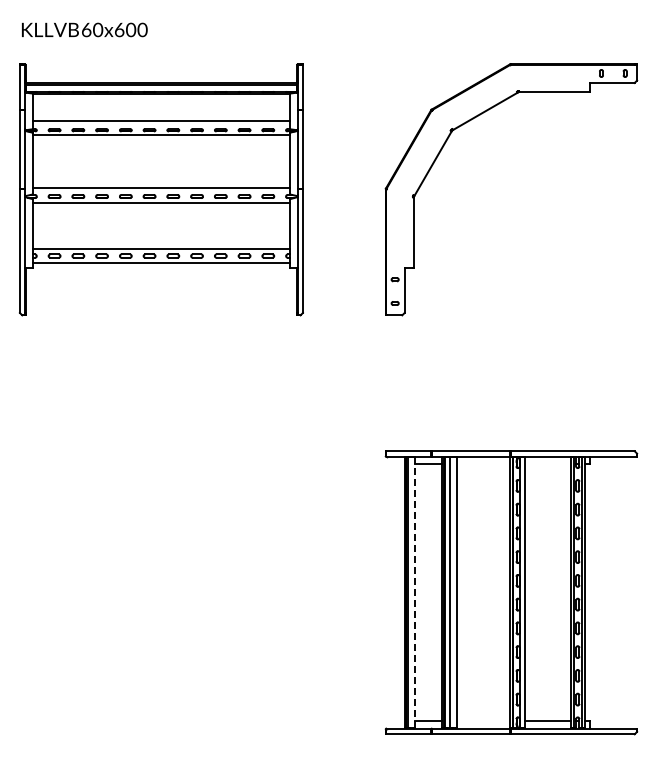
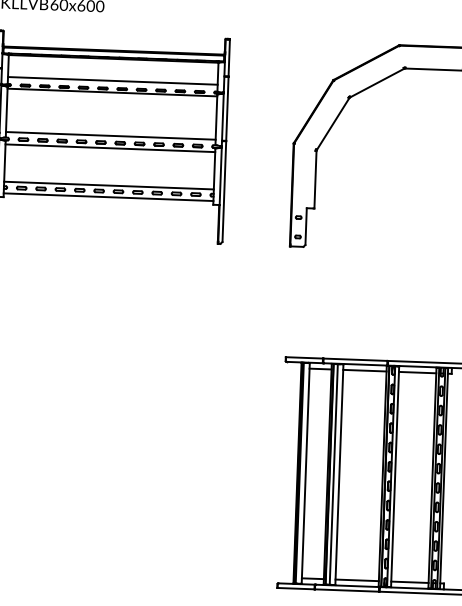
line: (482, 464) -> (364, 370), added
line: (547, 464) -> (417, 372), added
line: (415, 593) -> (305, 474), dashed -> solid
line: (482, 721) -> (356, 580), added

